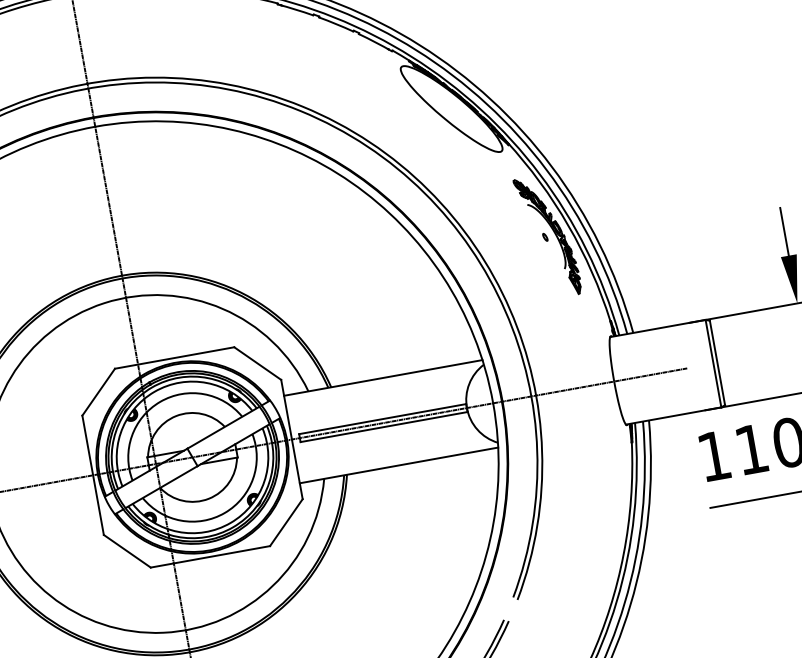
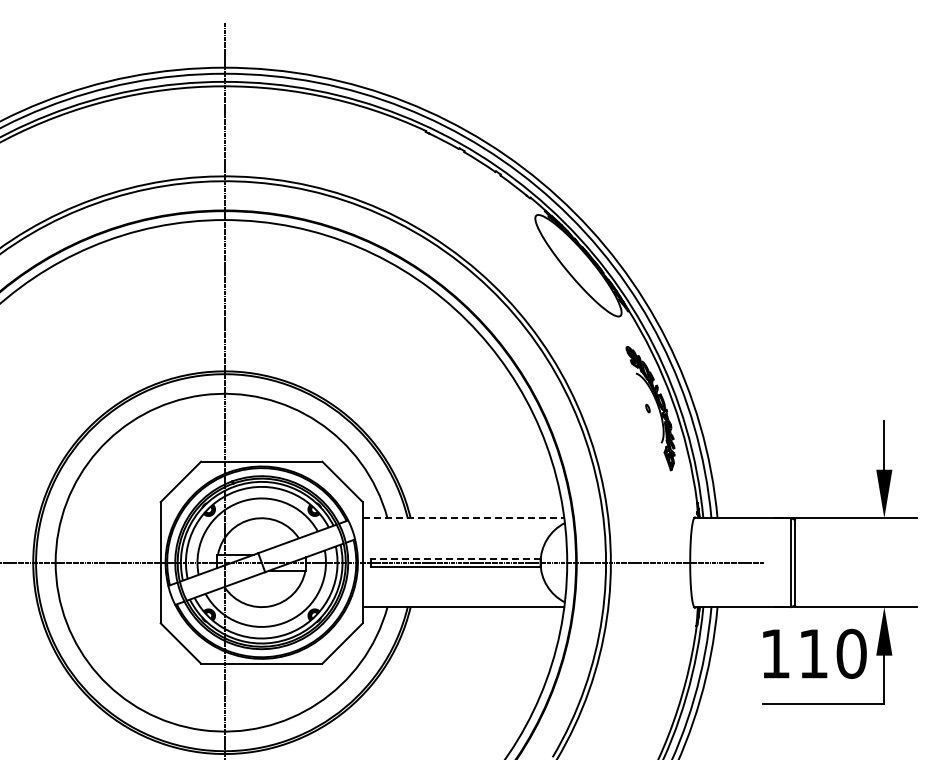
line: (383, 378) -> (463, 518), solid -> dashed
line: (382, 418) -> (455, 558), solid -> dashed

